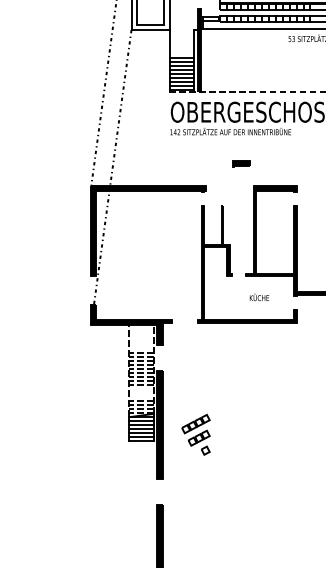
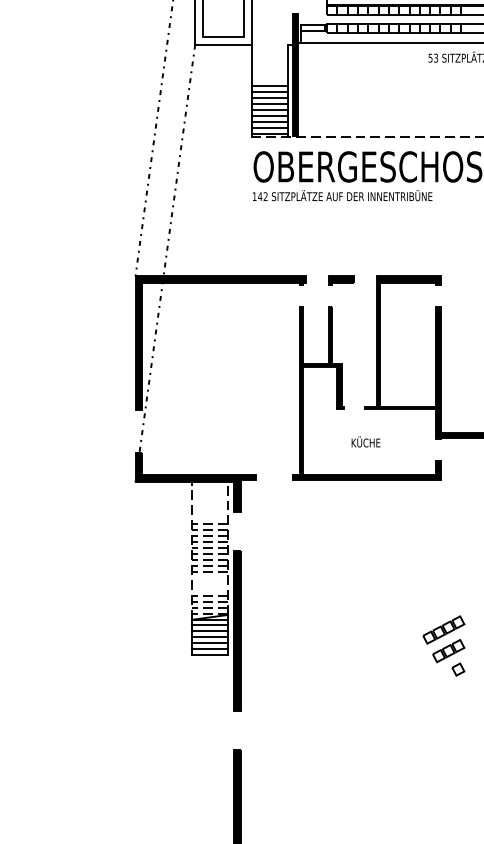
part: (241, 163) -> (342, 280), moved
text: (259, 297) -> (366, 442), moved
part: (195, 434) -> (443, 645), moved

